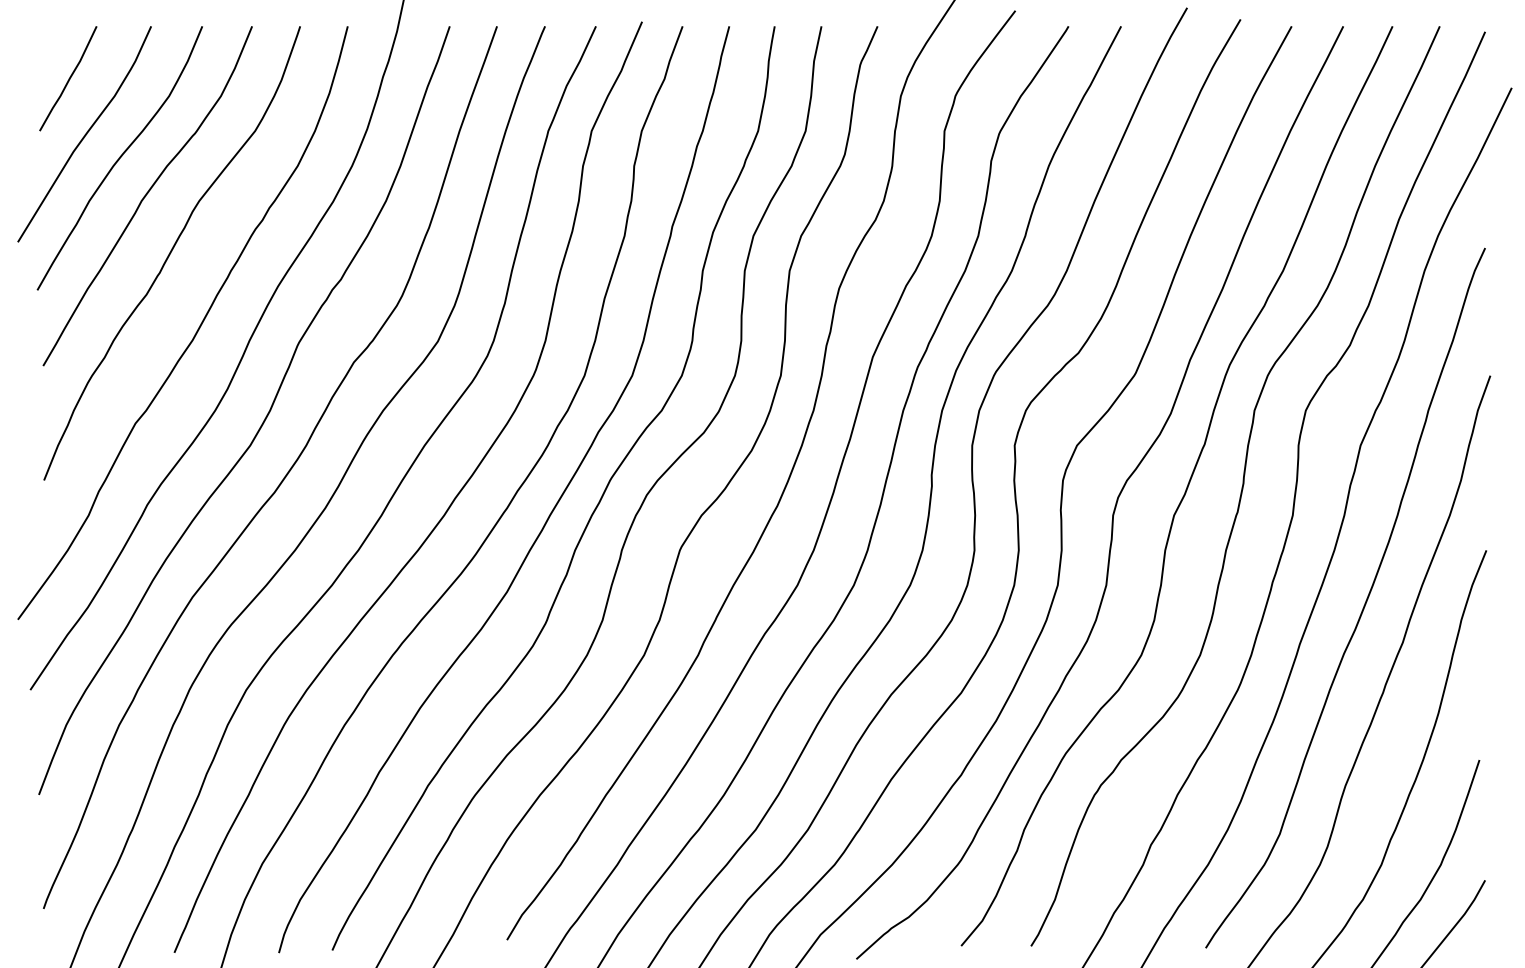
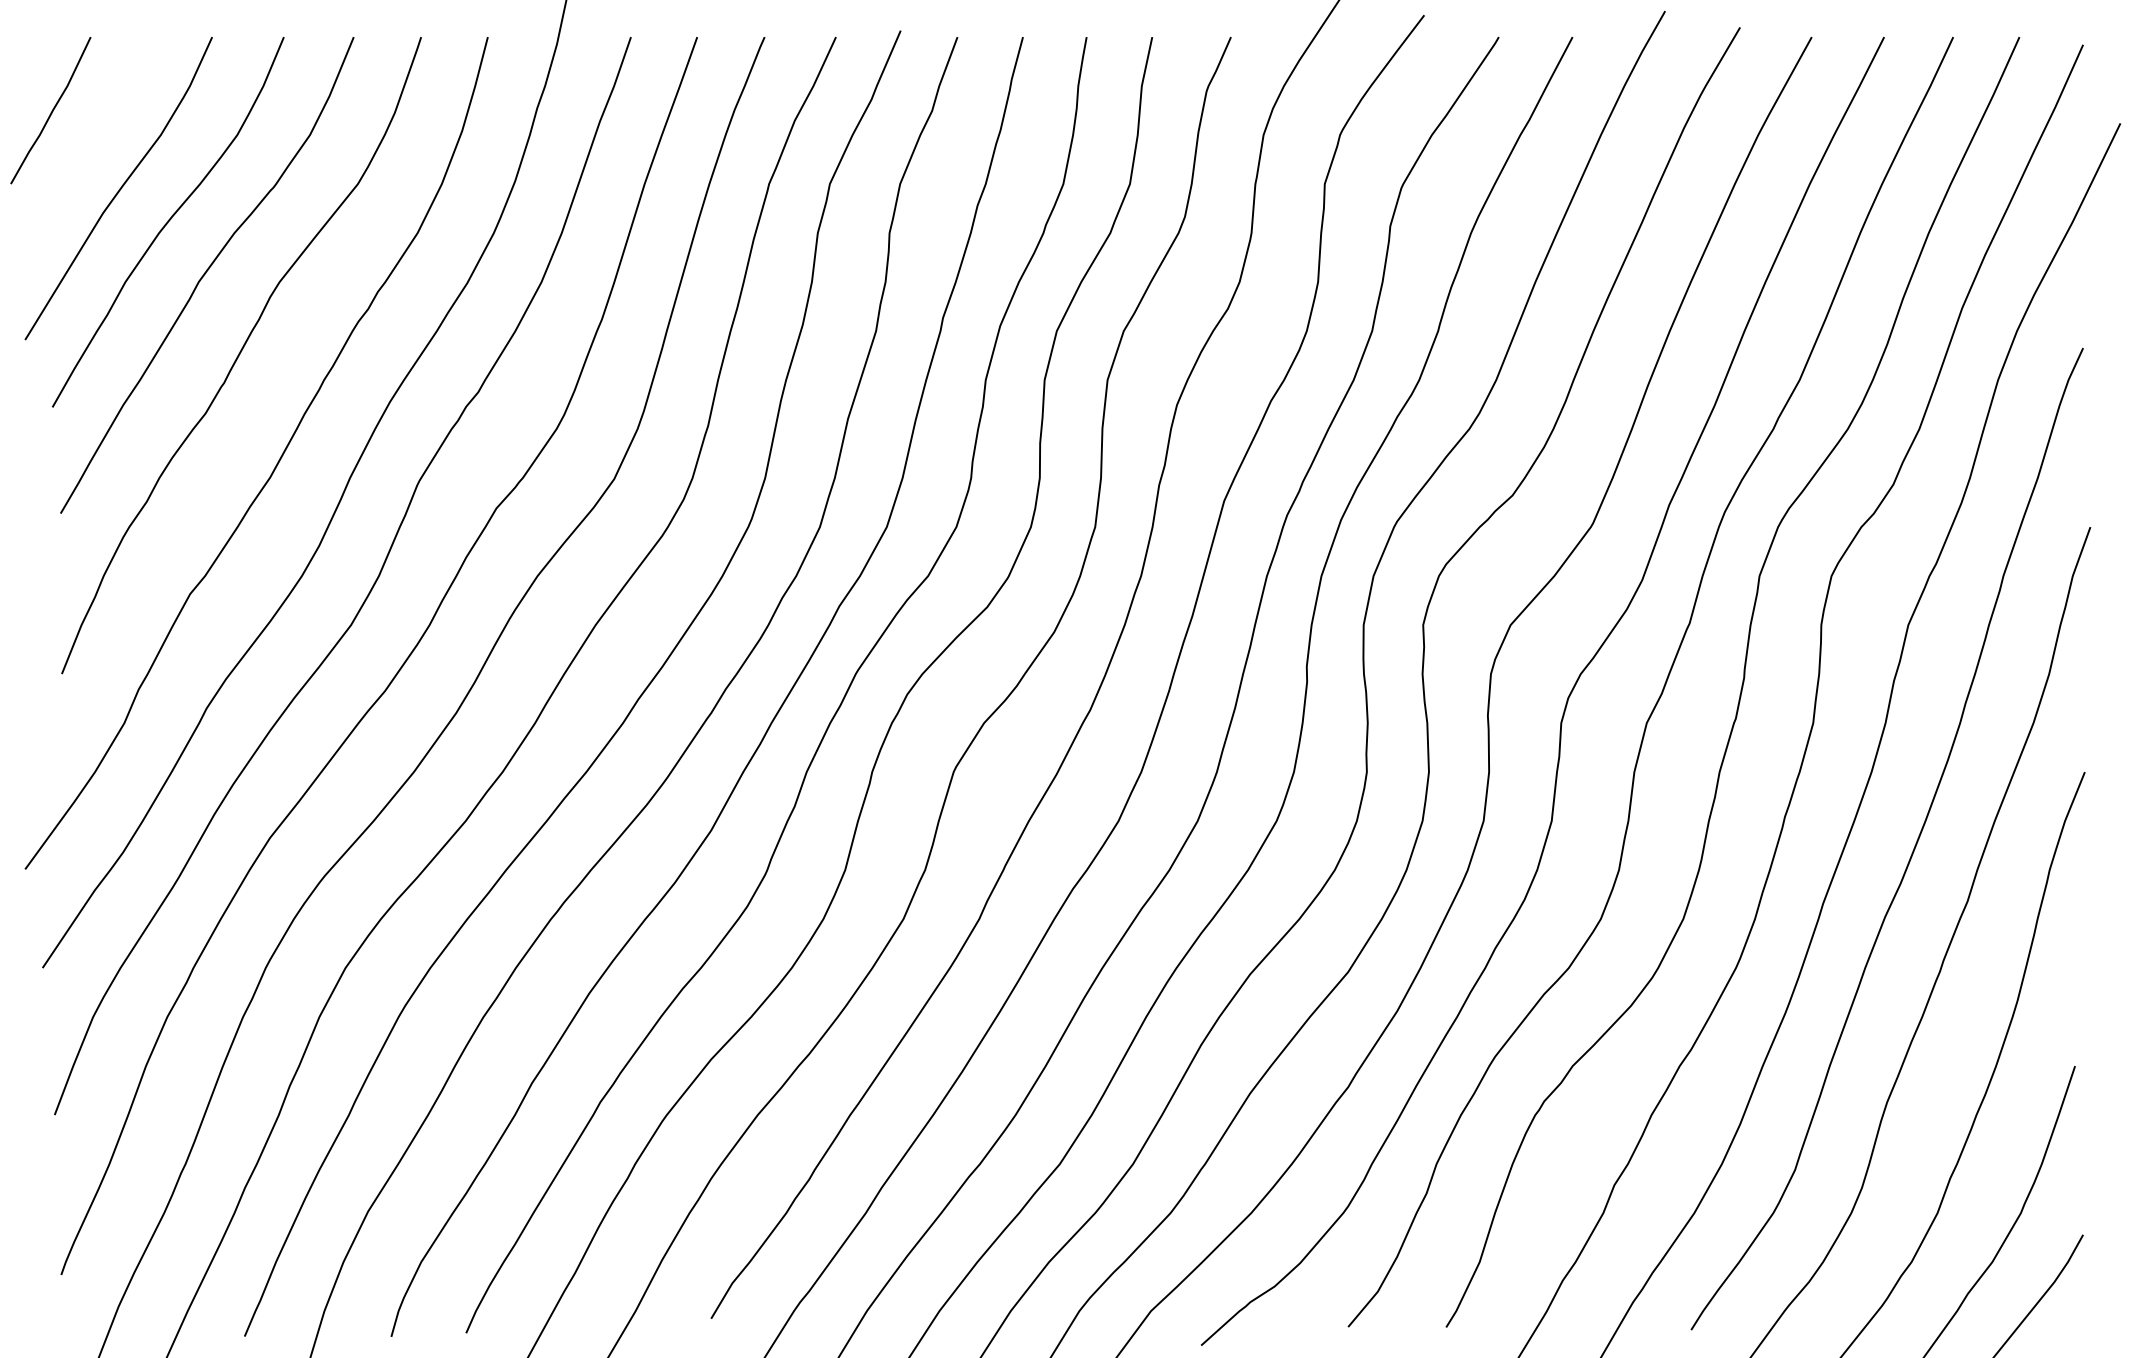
curve: (68, 78) -> (51, 110), moved

